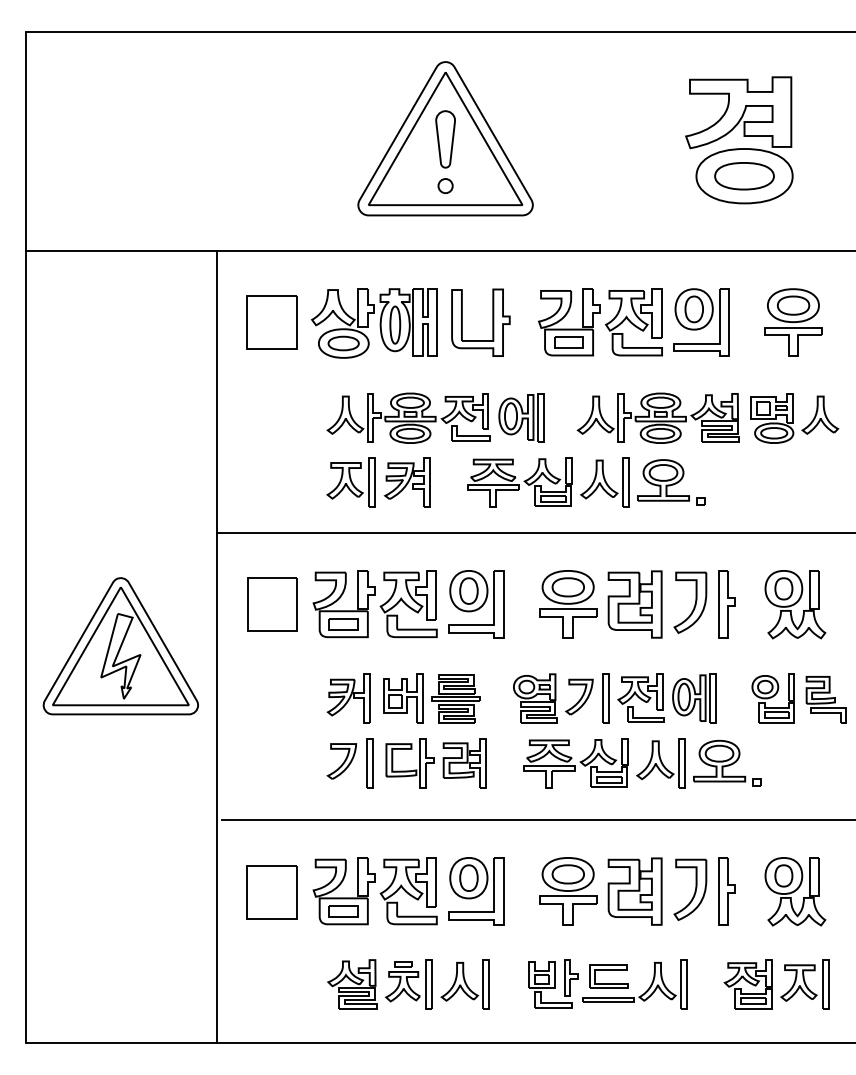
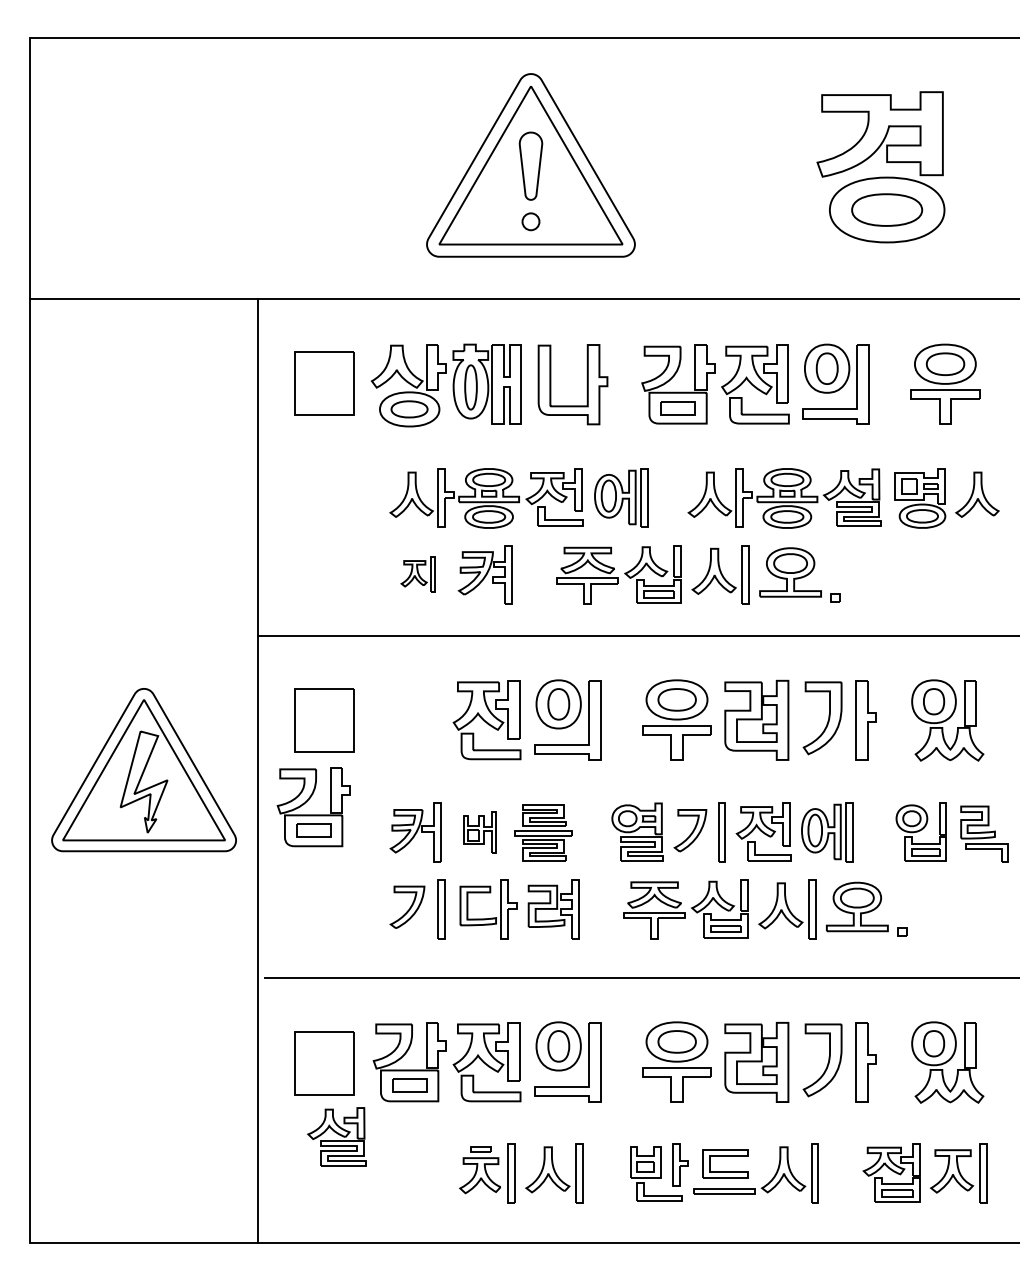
part: (351, 482) -> (418, 574), size x0.6
part: (343, 610) -> (313, 814), moved
part: (402, 698) -> (479, 832), size x0.7
part: (352, 984) -> (336, 1136), moved

